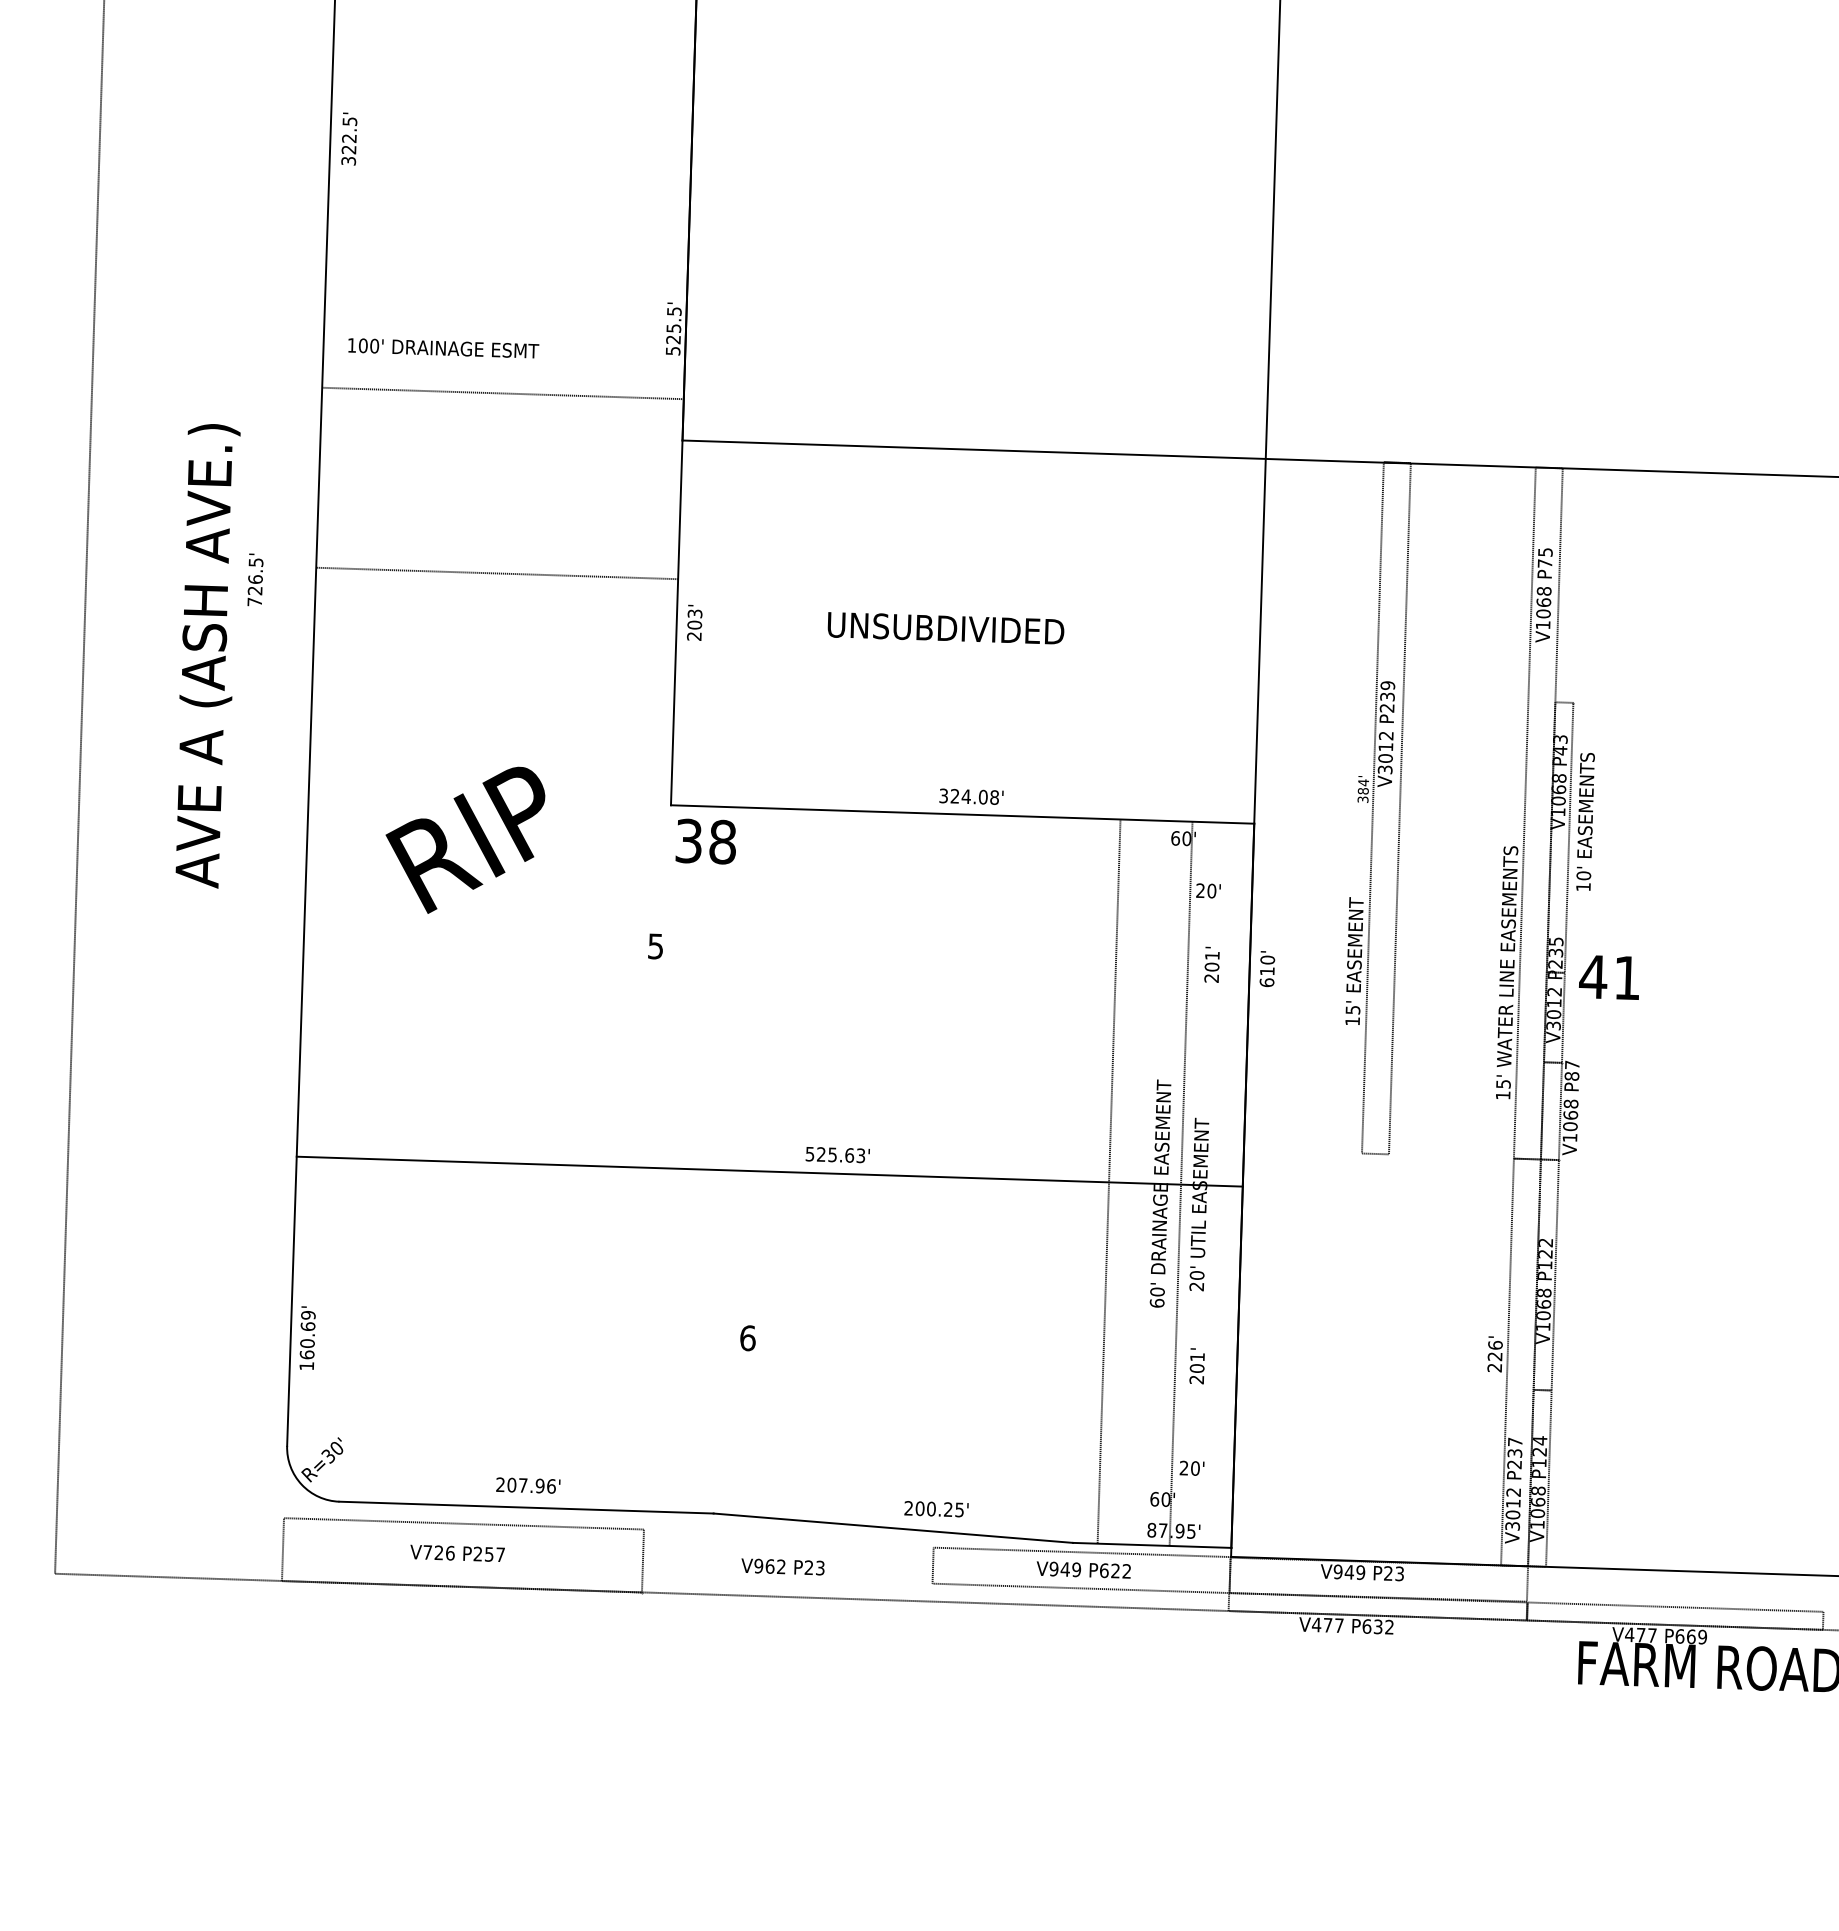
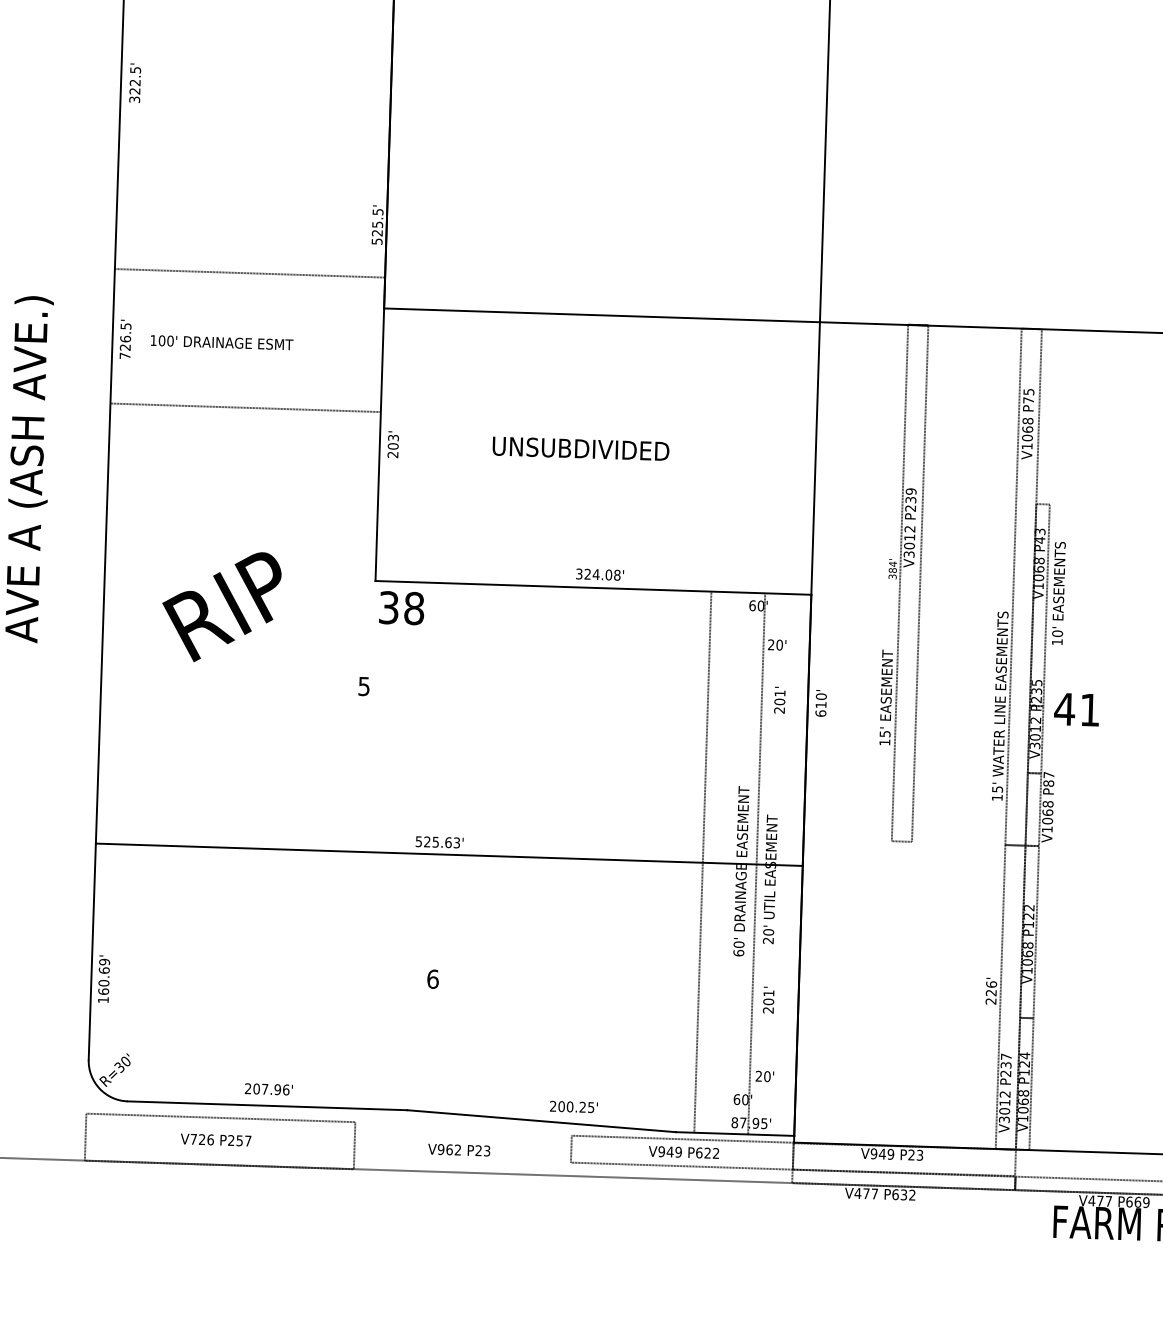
text: (443, 348) -> (221, 342), moved
text: (255, 579) -> (125, 339), moved
text: (837, 1155) -> (439, 842), moved

